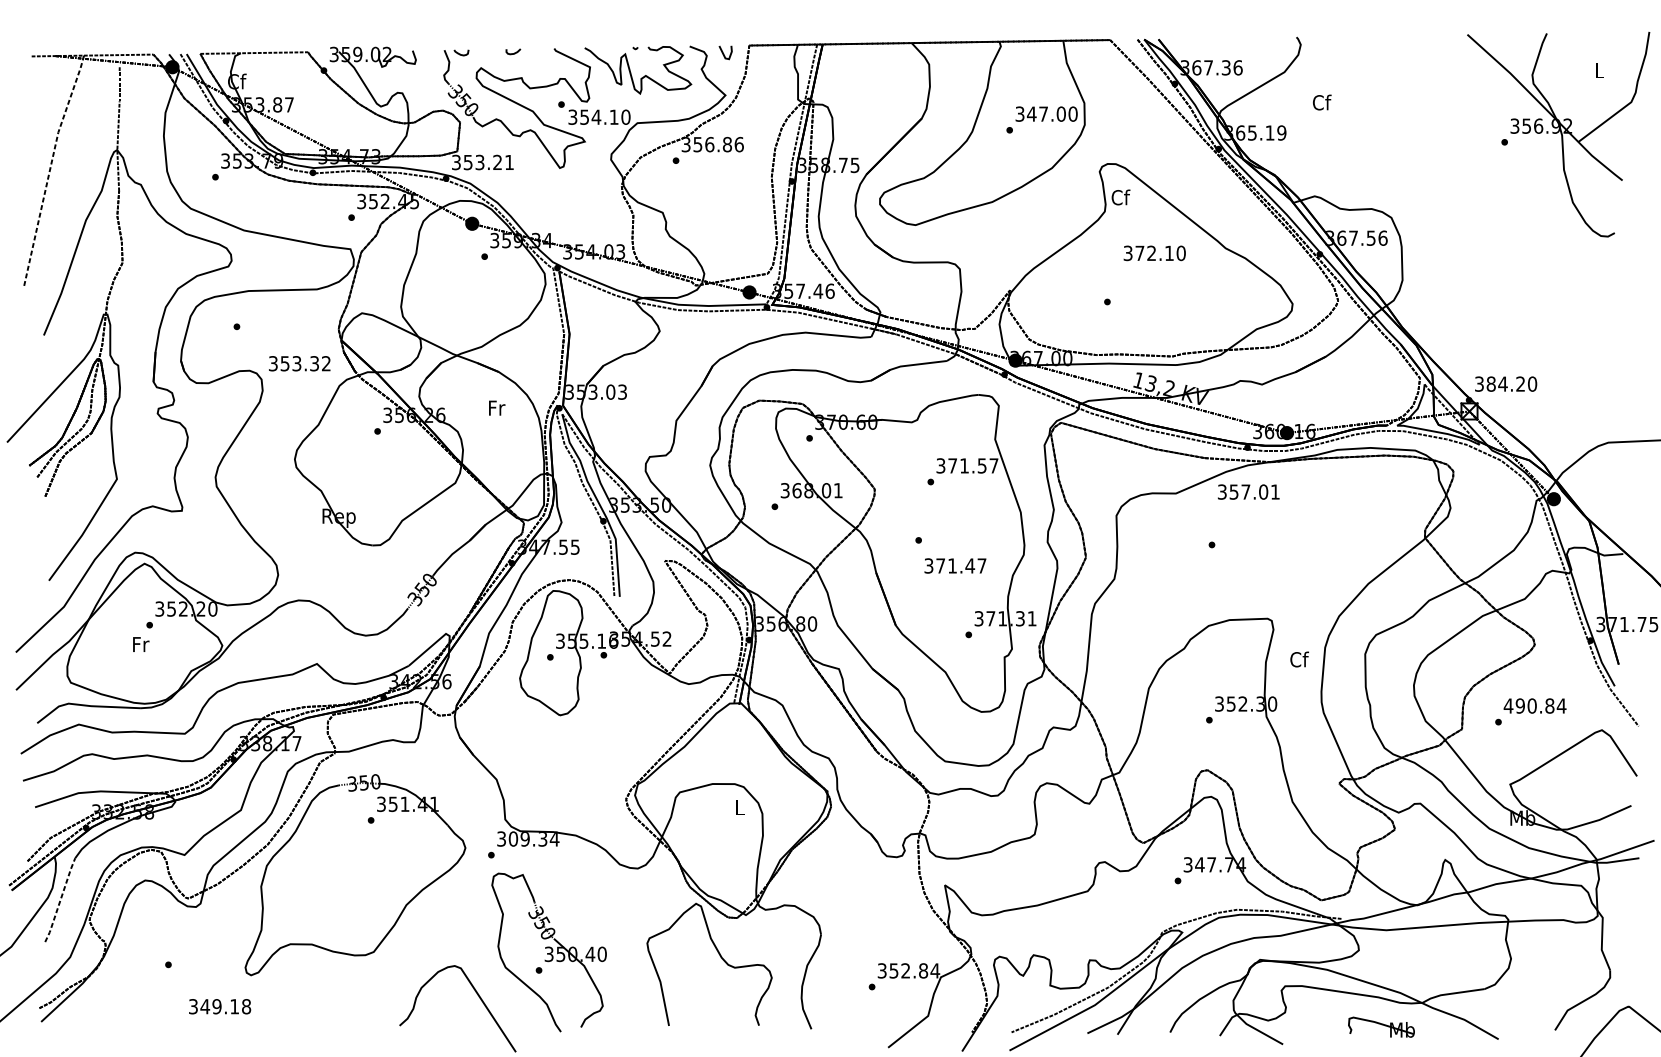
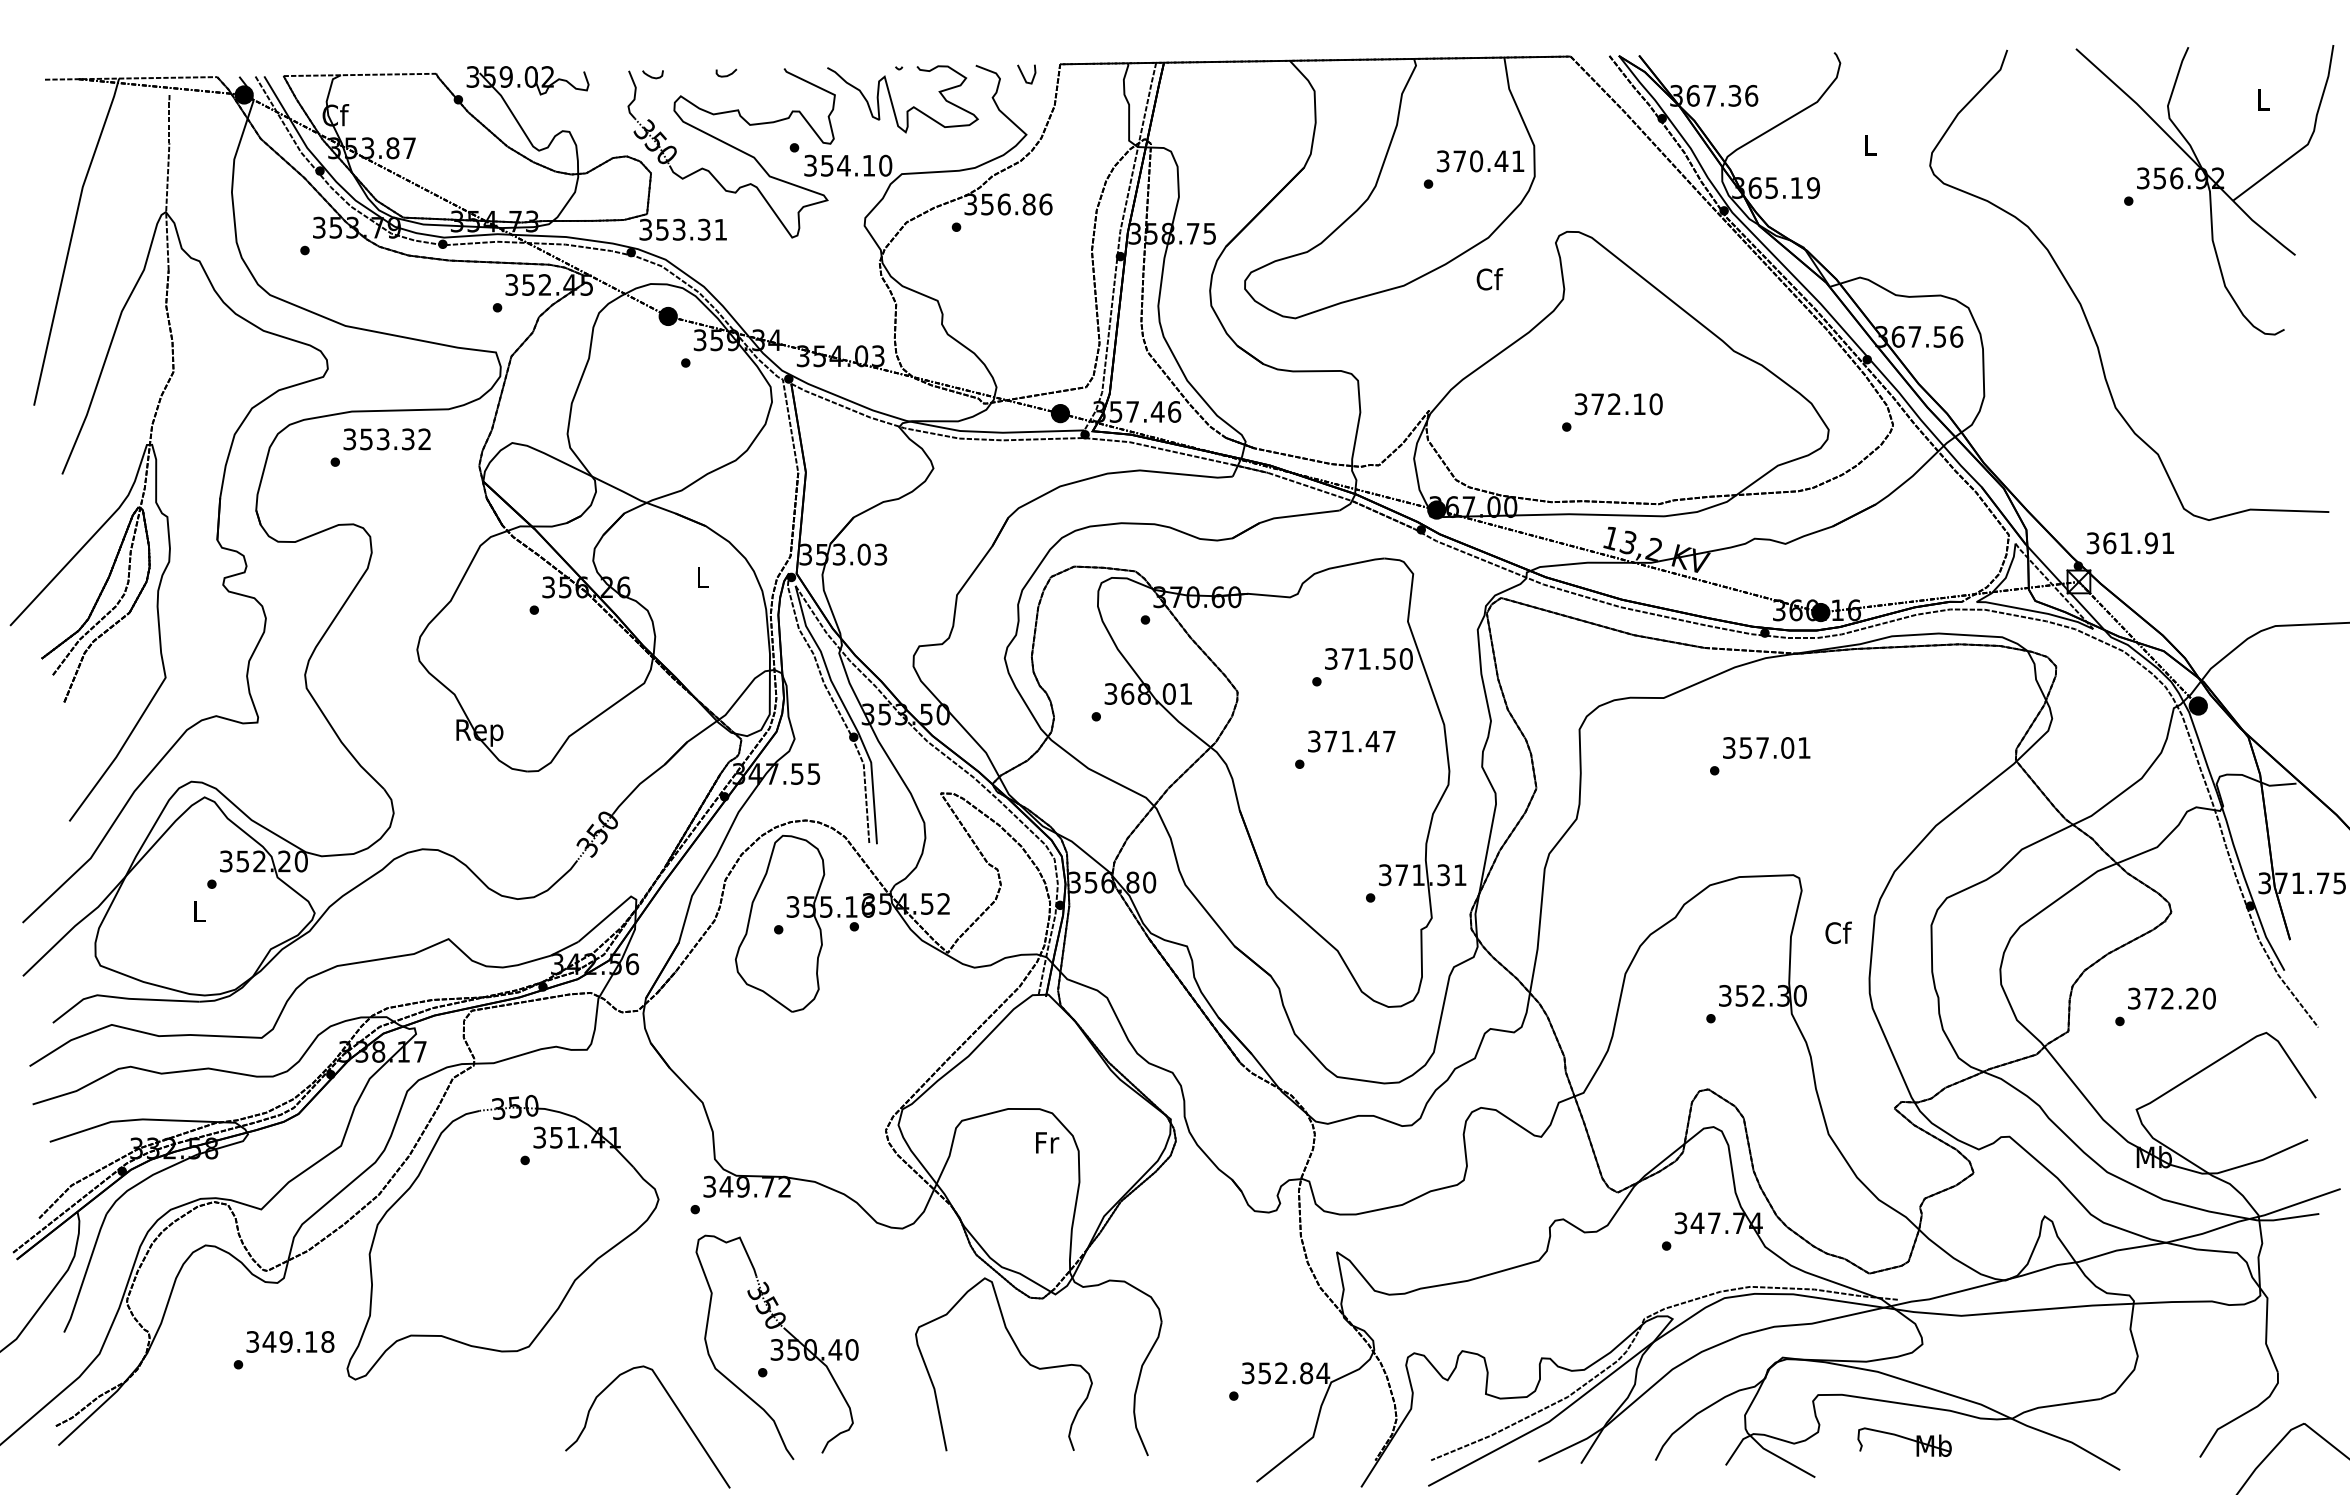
text: (1322, 102) -> (1870, 144), Cf -> L
text: (1052, 114) -> (1488, 161), 347.00 -> 370.41
text: (497, 162) -> (704, 229), 353.21 -> 353.31
line: (50, 168) -> (71, 238), dashed -> solid
text: (1120, 197) -> (1489, 279), moved
curve: (1471, 214) -> (2081, 303), added
text: (1154, 253) -> (1618, 404), moved
text: (299, 363) -> (386, 439), moved
text: (1511, 384) -> (2138, 543), 384.20 -> 361.91
text: (497, 407) -> (703, 576), Fr -> L
text: (993, 465) -> (1405, 658), 371.57 -> 371.50
text: (1248, 491) -> (1766, 747), moved
text: (955, 565) -> (1351, 741), moved
text: (140, 644) -> (199, 911), Fr -> L
text: (1534, 705) -> (2171, 998), 490.84 -> 372.20
text: (740, 807) -> (1047, 1142), L -> Fr
text: (533, 838) -> (755, 1186), 309.34 -> 349.72
line: (60, 900) -> (85, 1273), dashed -> solid
text: (220, 1006) -> (290, 1341), moved
part: (1381, 1026) -> (1904, 1441), moved

